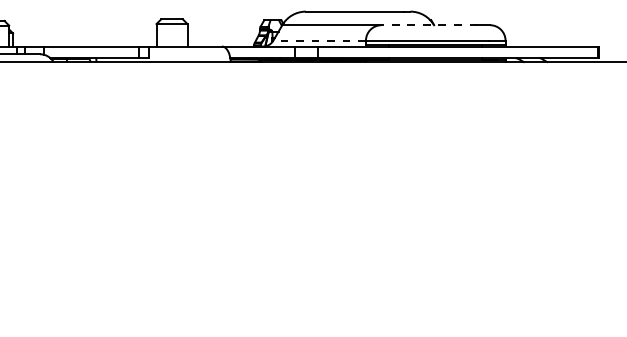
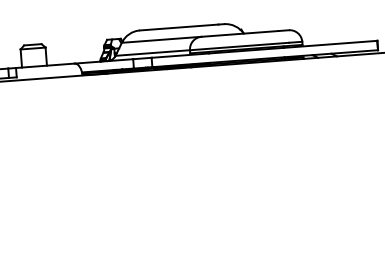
line: (429, 25) -> (240, 34), dashed -> solid
line: (319, 40) -> (152, 52), dashed -> solid

